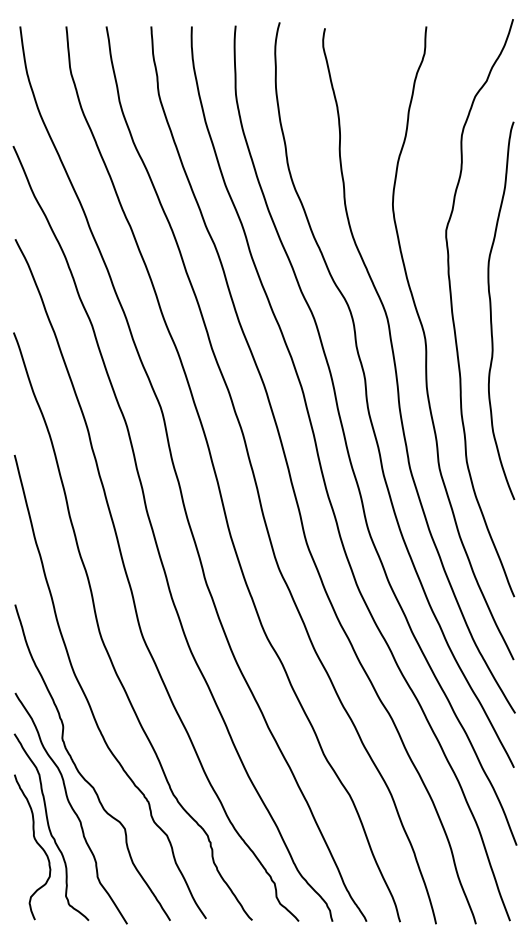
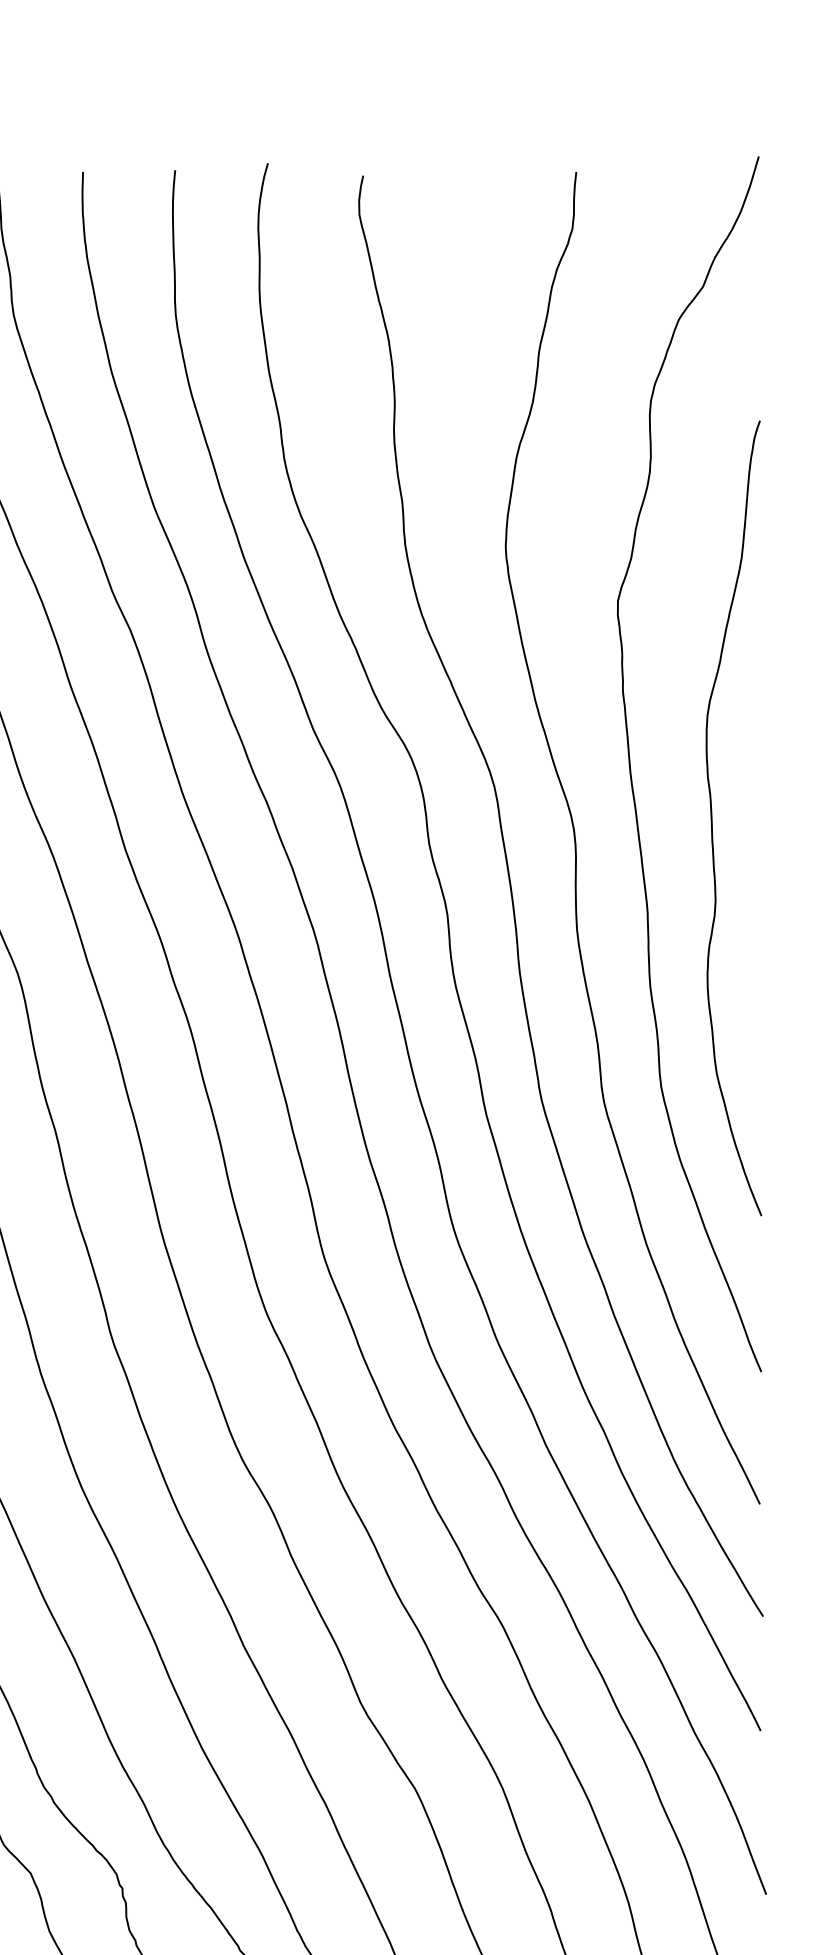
curve: (491, 310) -> (713, 817), moved

